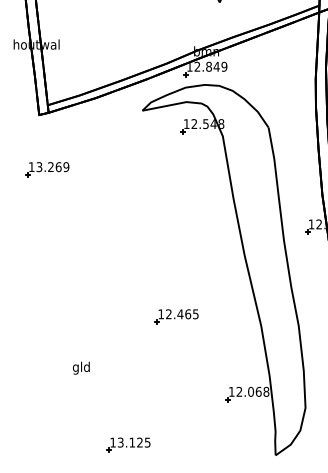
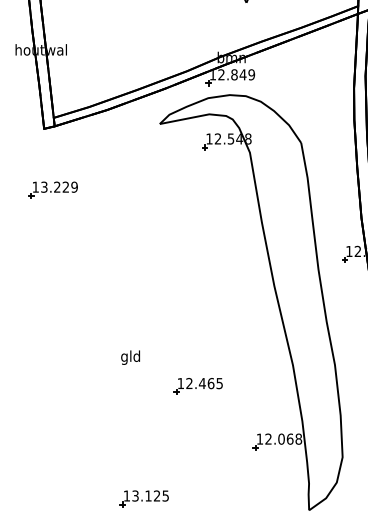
text: (58, 167) -> (65, 187), 13.269 -> 13.229
part: (176, 316) -> (198, 386), moved
text: (81, 367) -> (130, 356), moved

